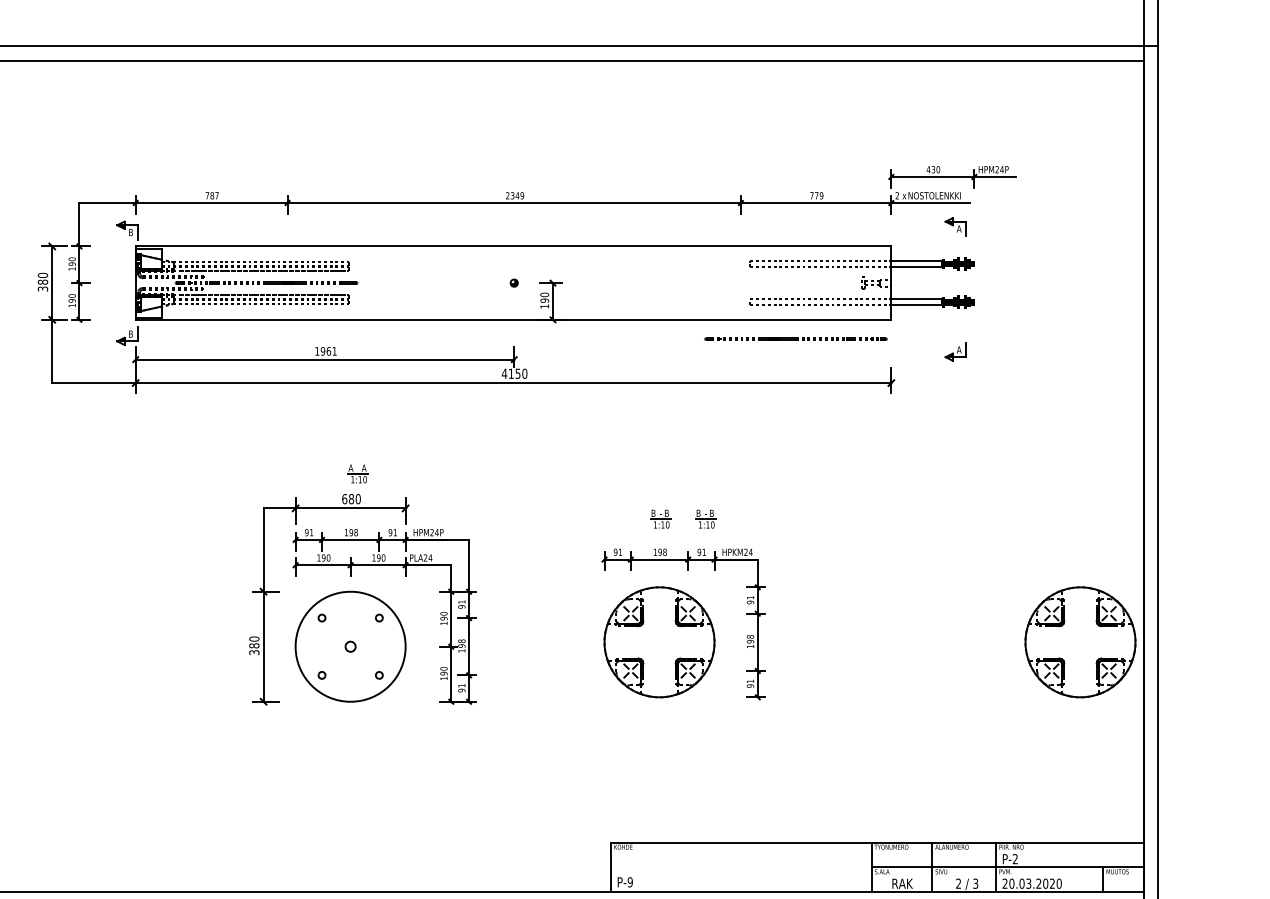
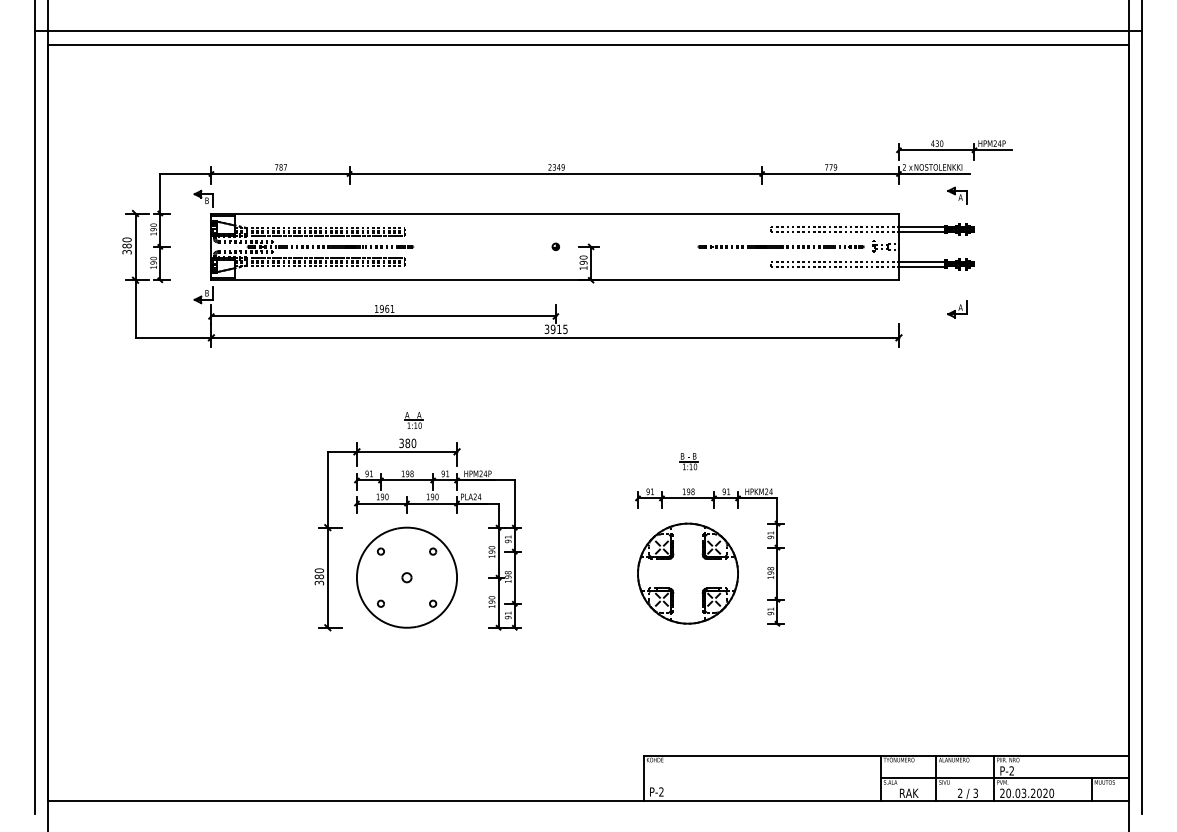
line: (795, 338) -> (780, 246), moved
text: (513, 373) -> (555, 329), 4150 -> 3915
text: (344, 499) -> (401, 443), 680 -> 380
part: (705, 519) -> (729, 461), removed
part: (1079, 642) -> (1070, 573), removed
text: (630, 881) -> (661, 791), P-9 -> P-2

